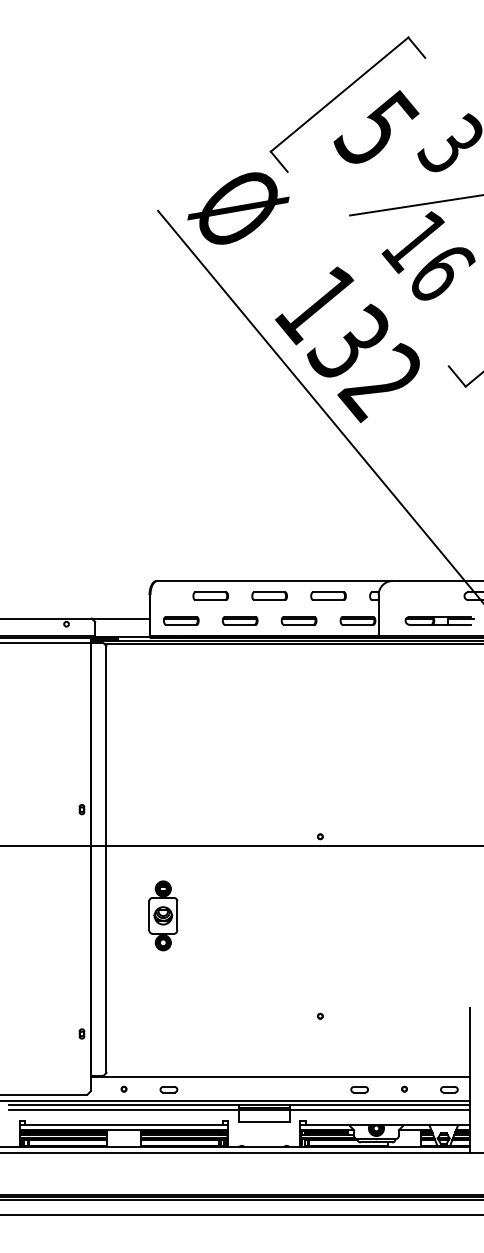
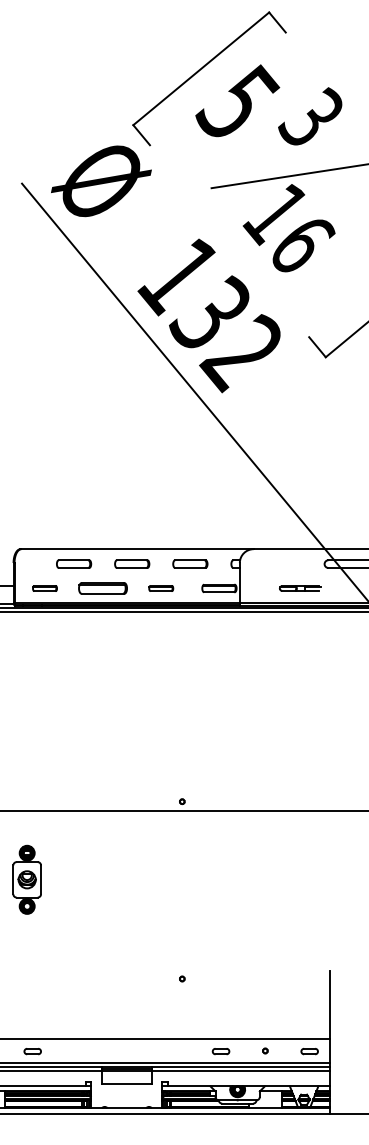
part: (181, 620) -> (45, 588), size x0.7
part: (240, 620) -> (103, 588), size x1.4
part: (298, 620) -> (160, 588), size x0.7
part: (439, 620) -> (299, 588), size x0.6

